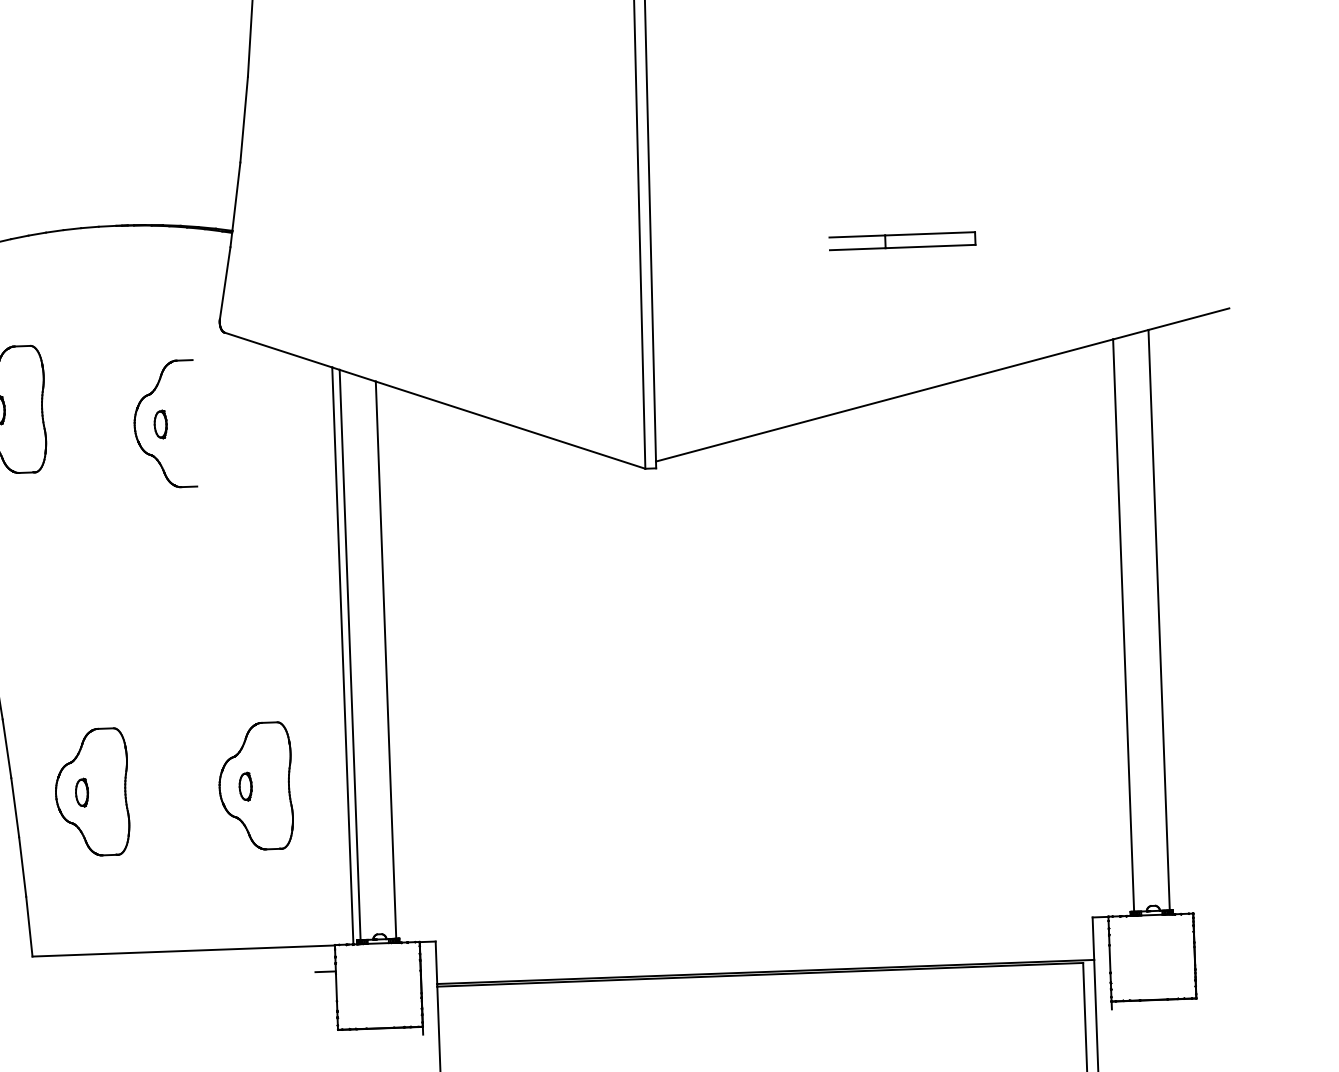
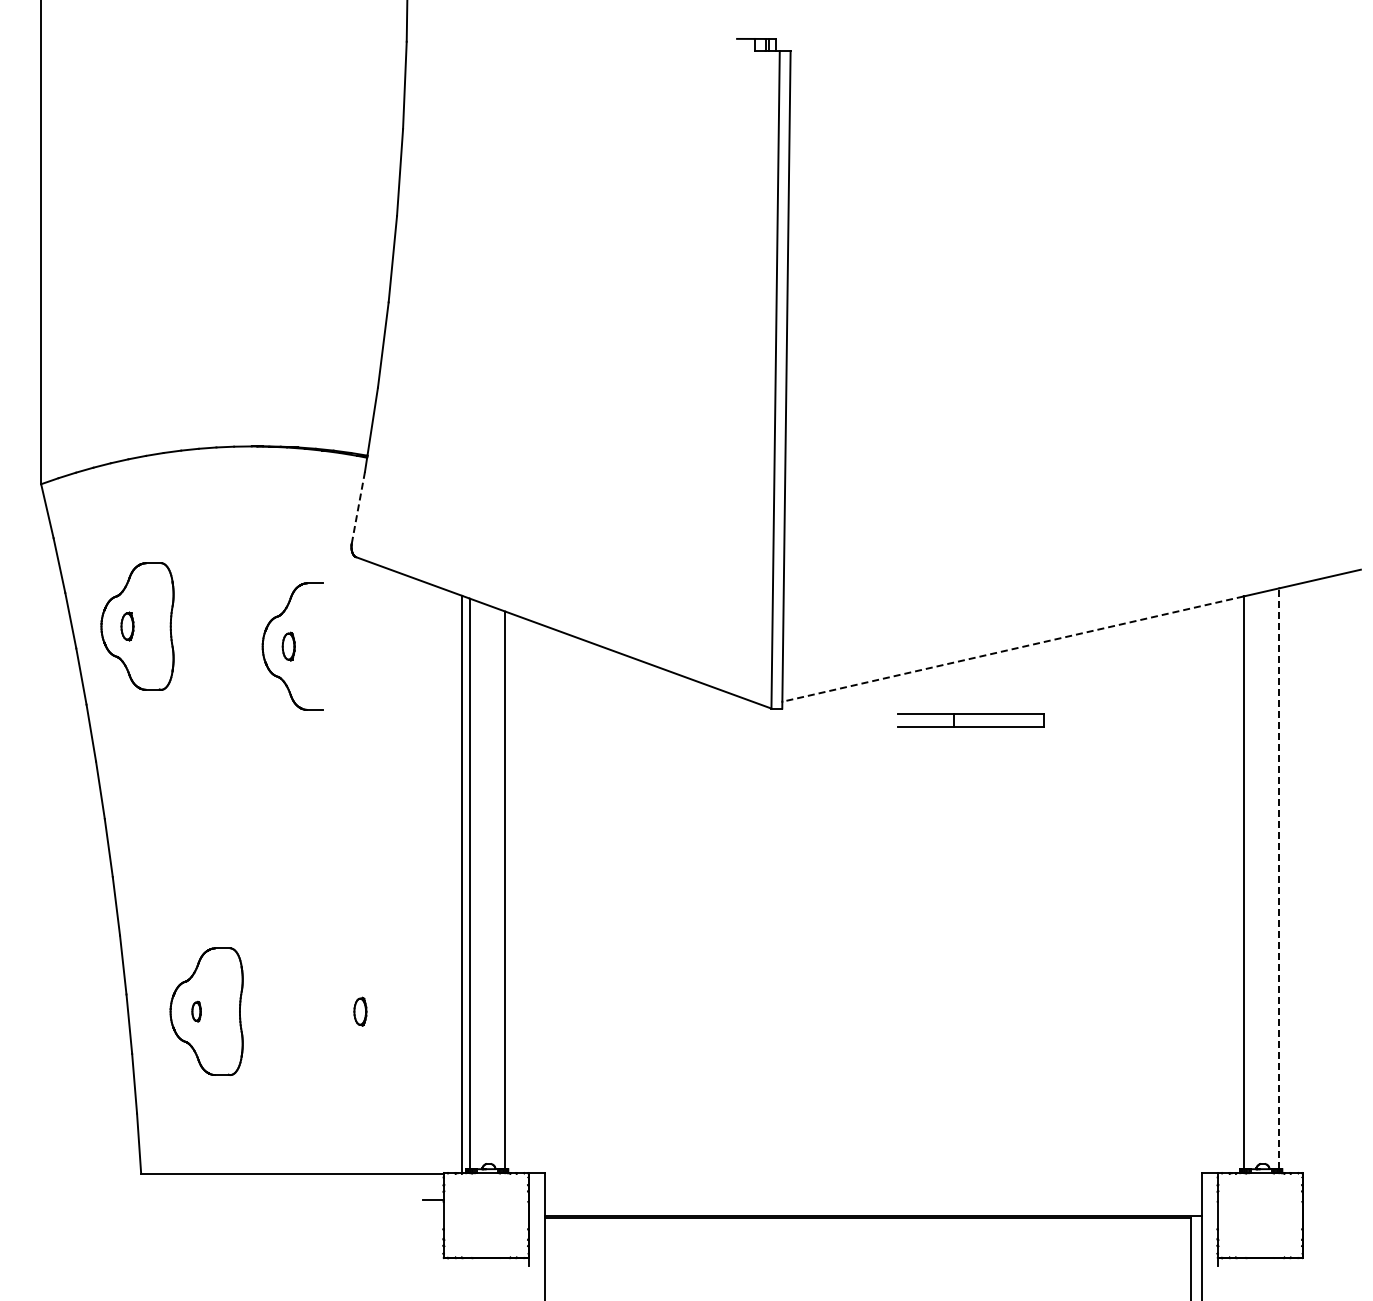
part: (902, 241) -> (970, 720), moved
line: (225, 283) -> (358, 508), solid -> dashed
line: (885, 400) -> (1013, 649), solid -> dashed
line: (1159, 619) -> (1279, 878), solid -> dashed
part: (255, 786) -> (370, 1011), removed
part: (81, 792) -> (196, 1011), size x0.7

